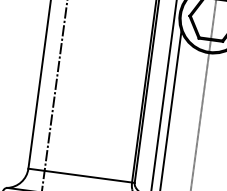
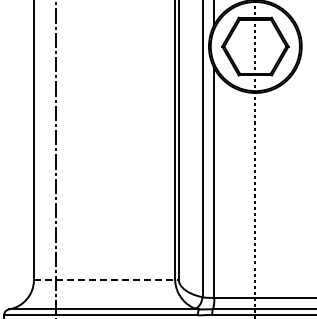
line: (81, 175) -> (106, 279), solid -> dashed

